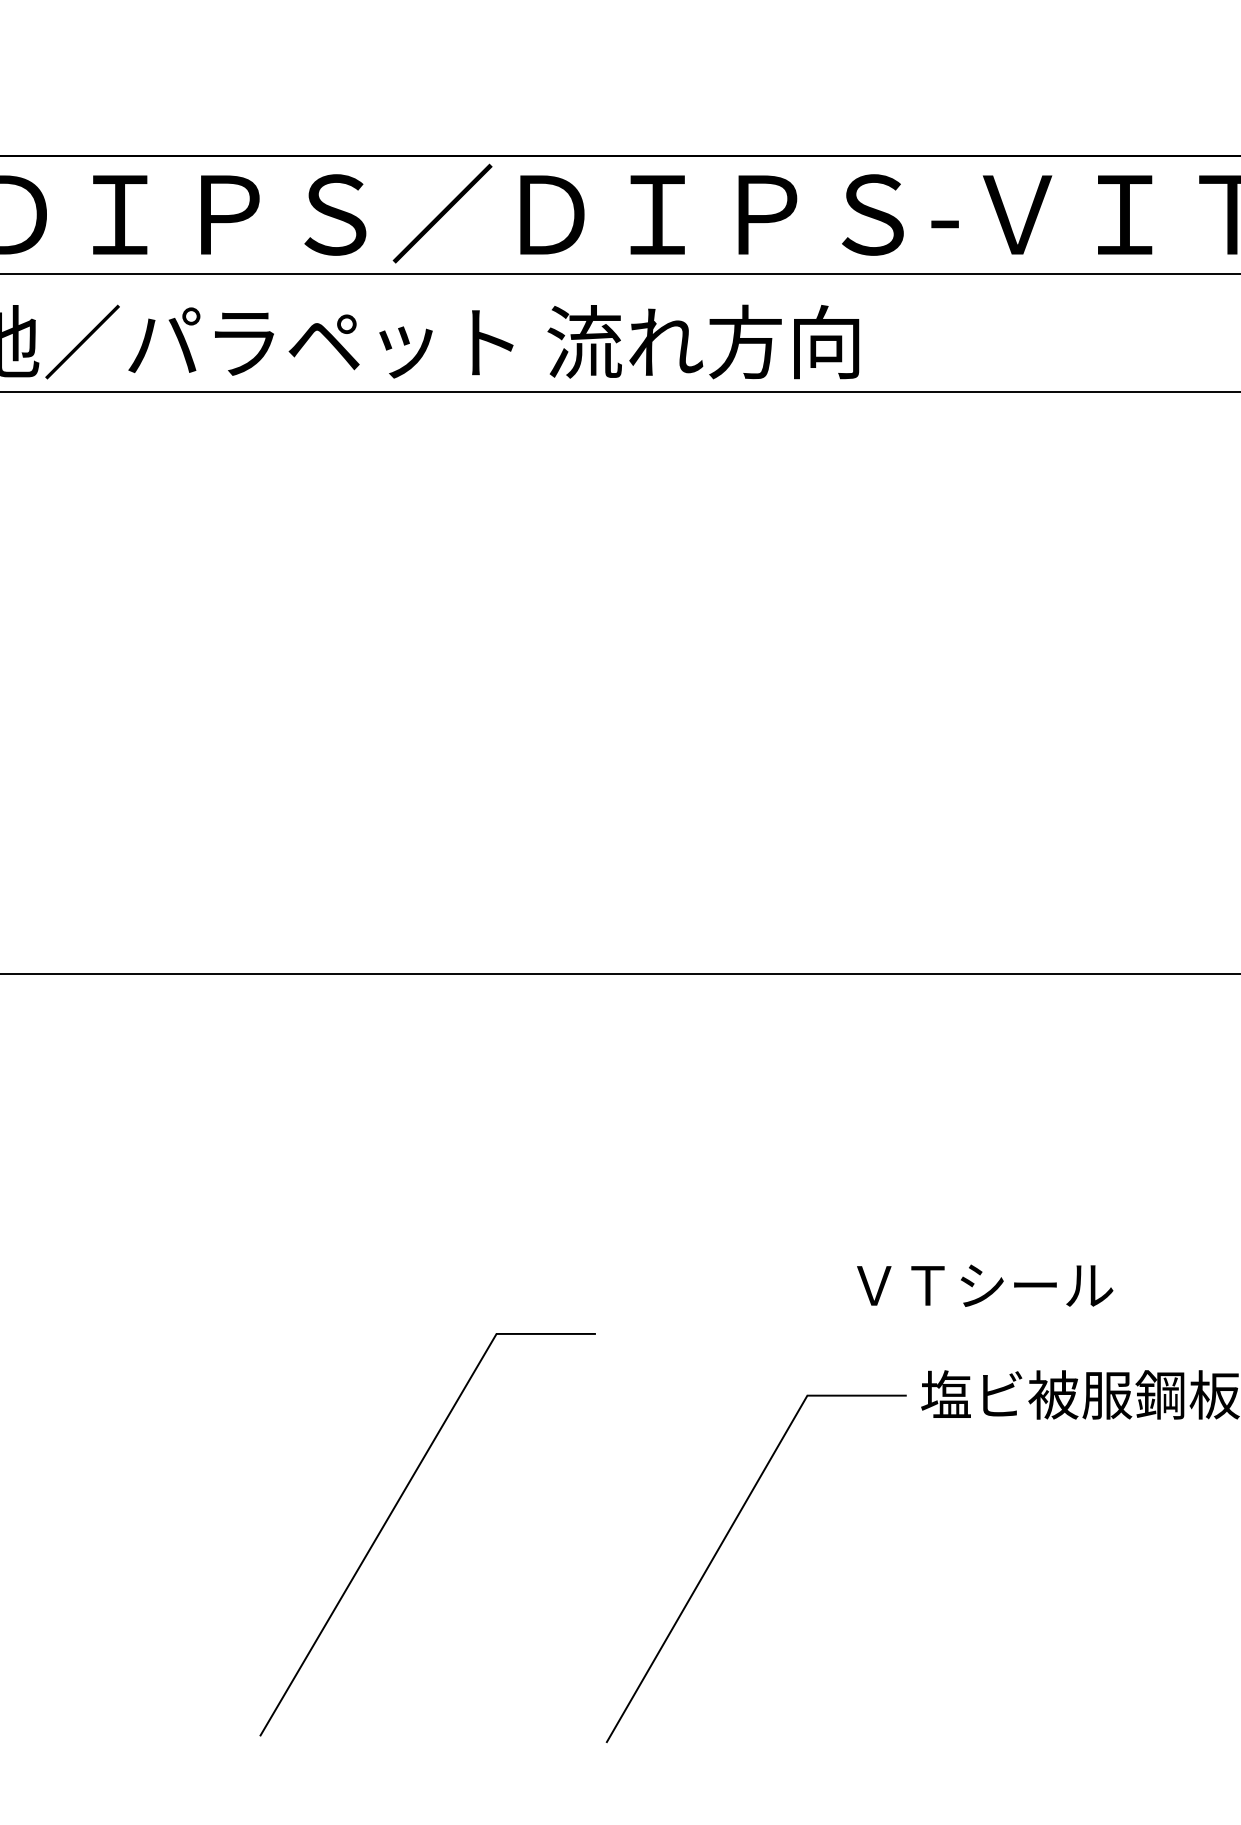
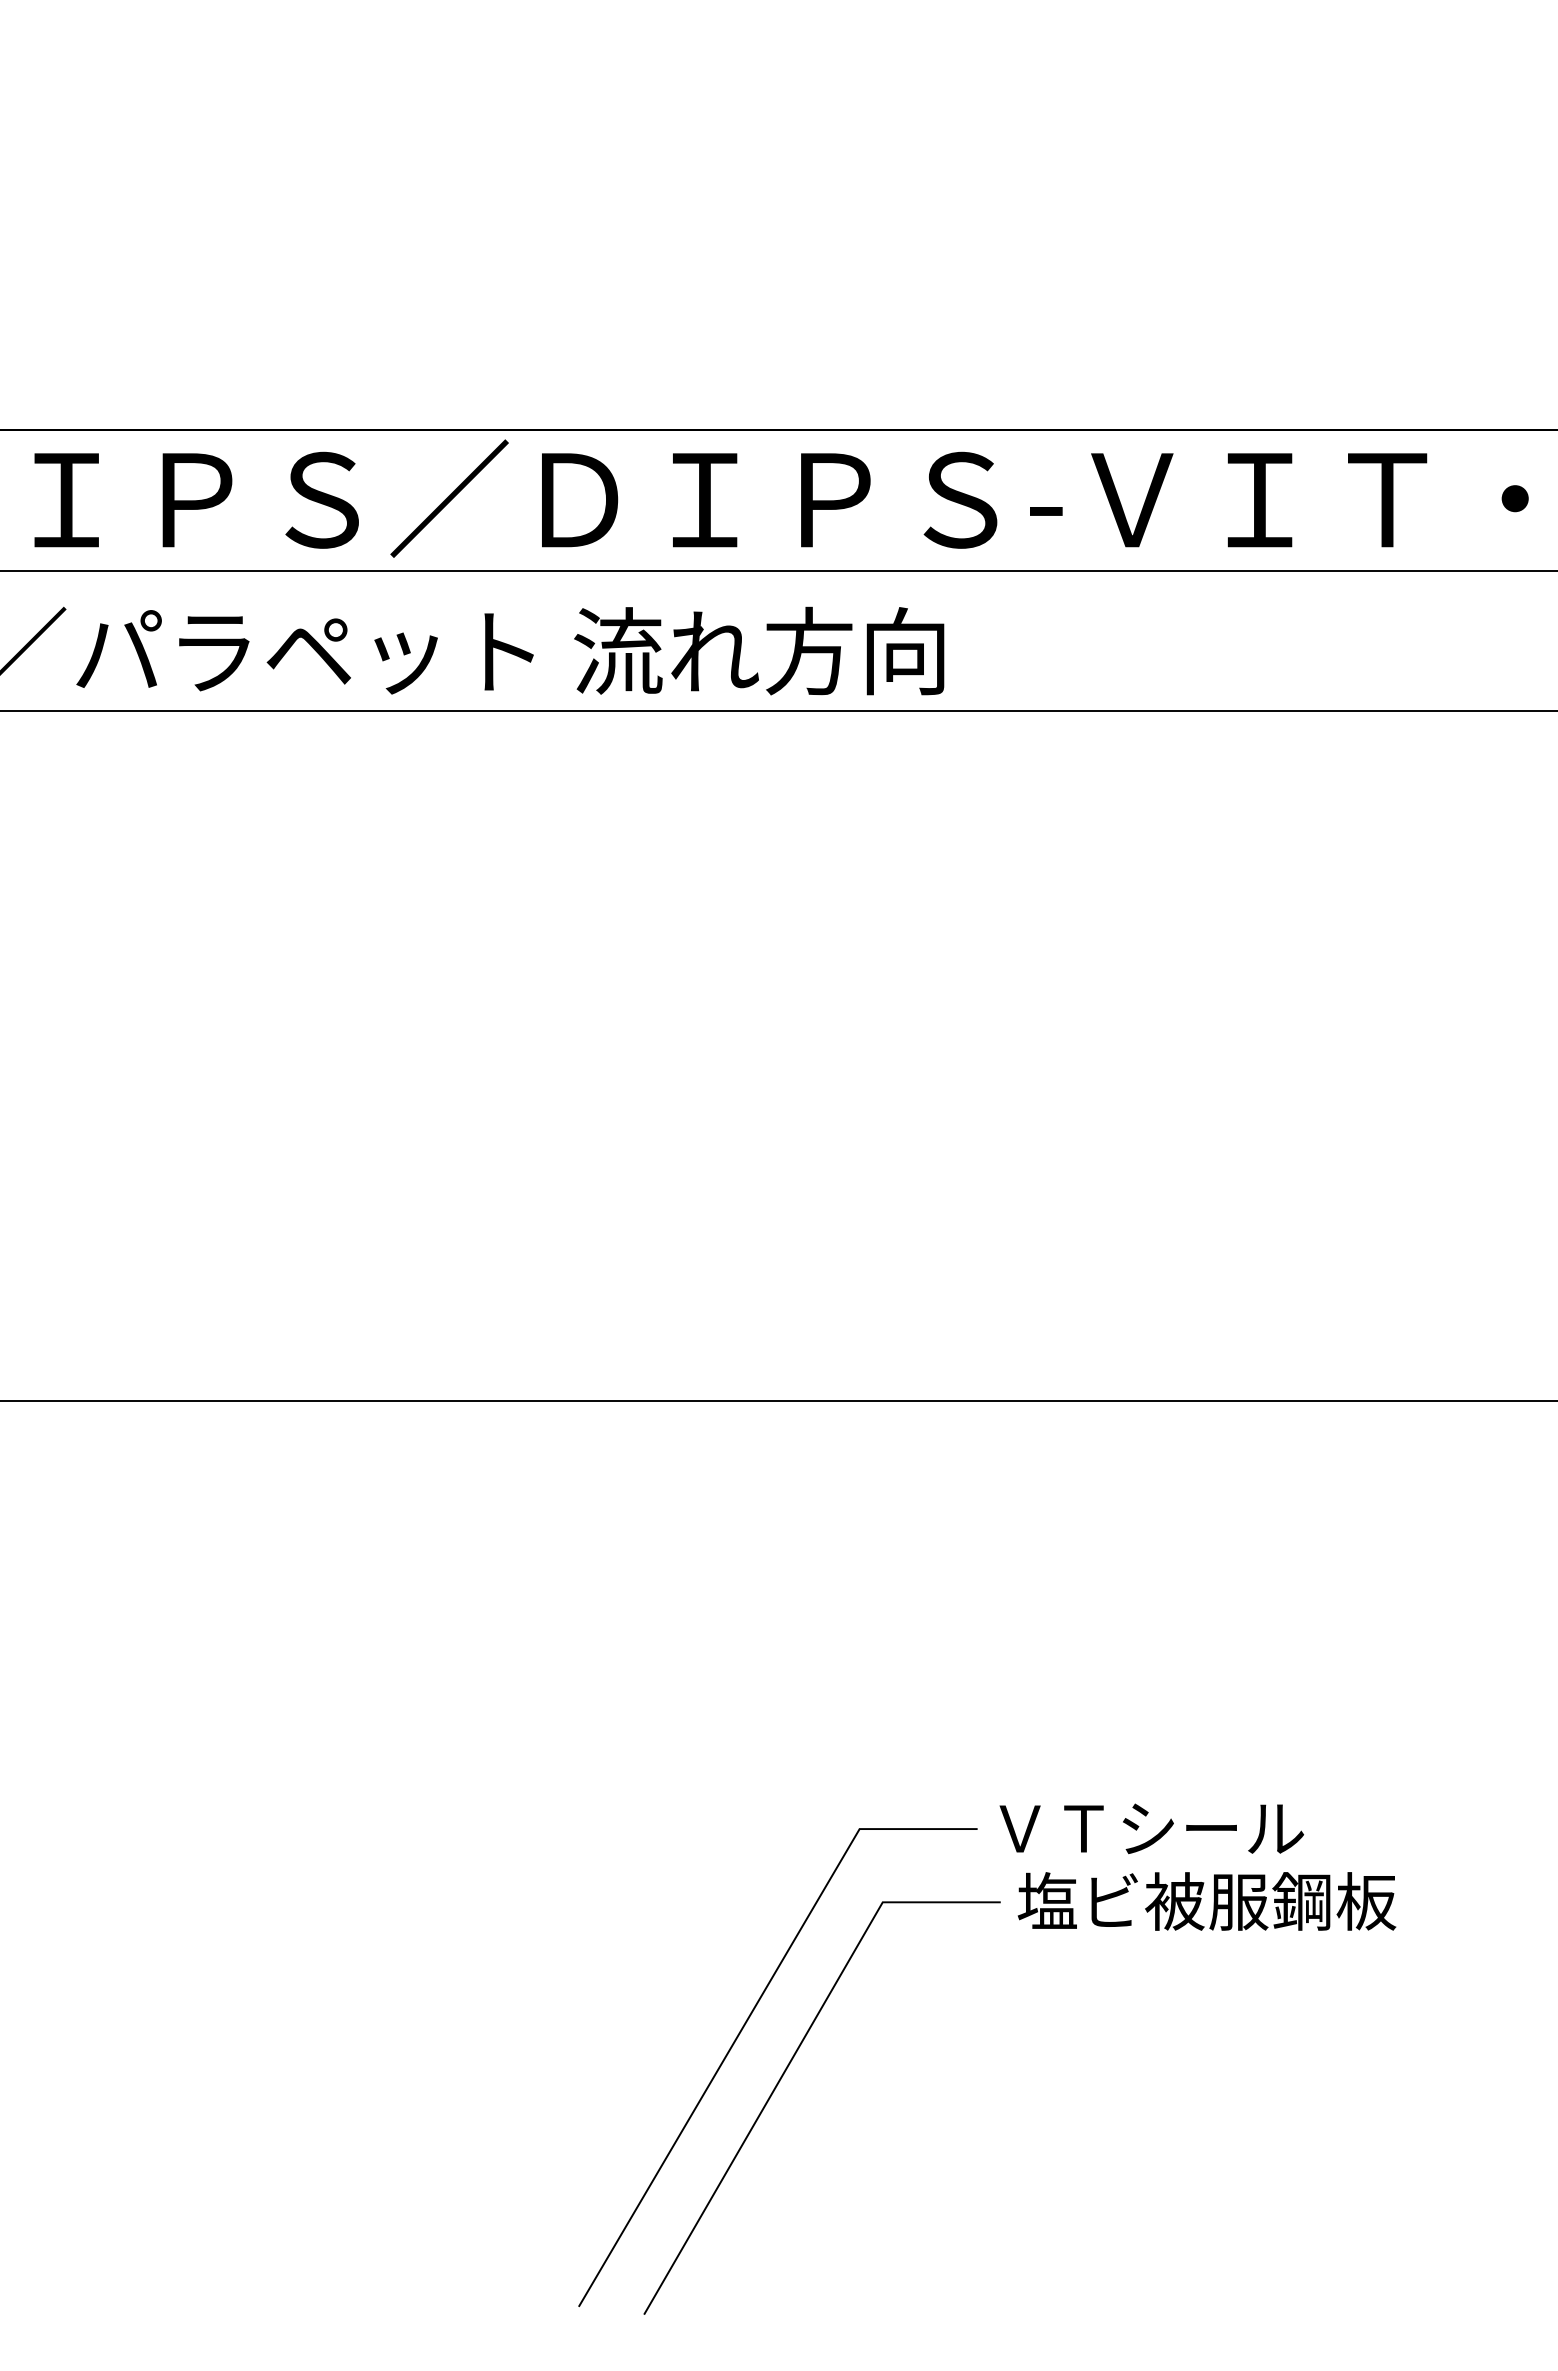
text: (984, 1285) -> (1151, 1828), moved
line: (391, 1515) -> (734, 2044), moved

